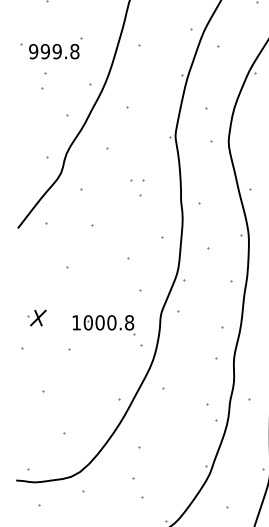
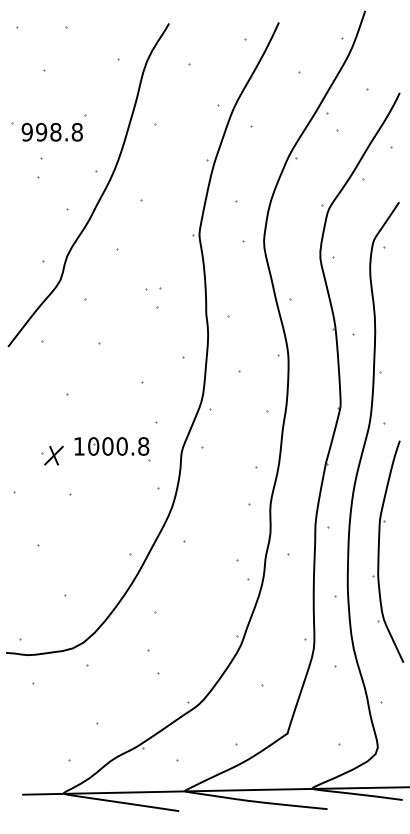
text: (56, 51) -> (55, 132), 999.8 -> 998.8
part: (37, 317) -> (52, 455), moved
part: (103, 325) -> (112, 449), moved

